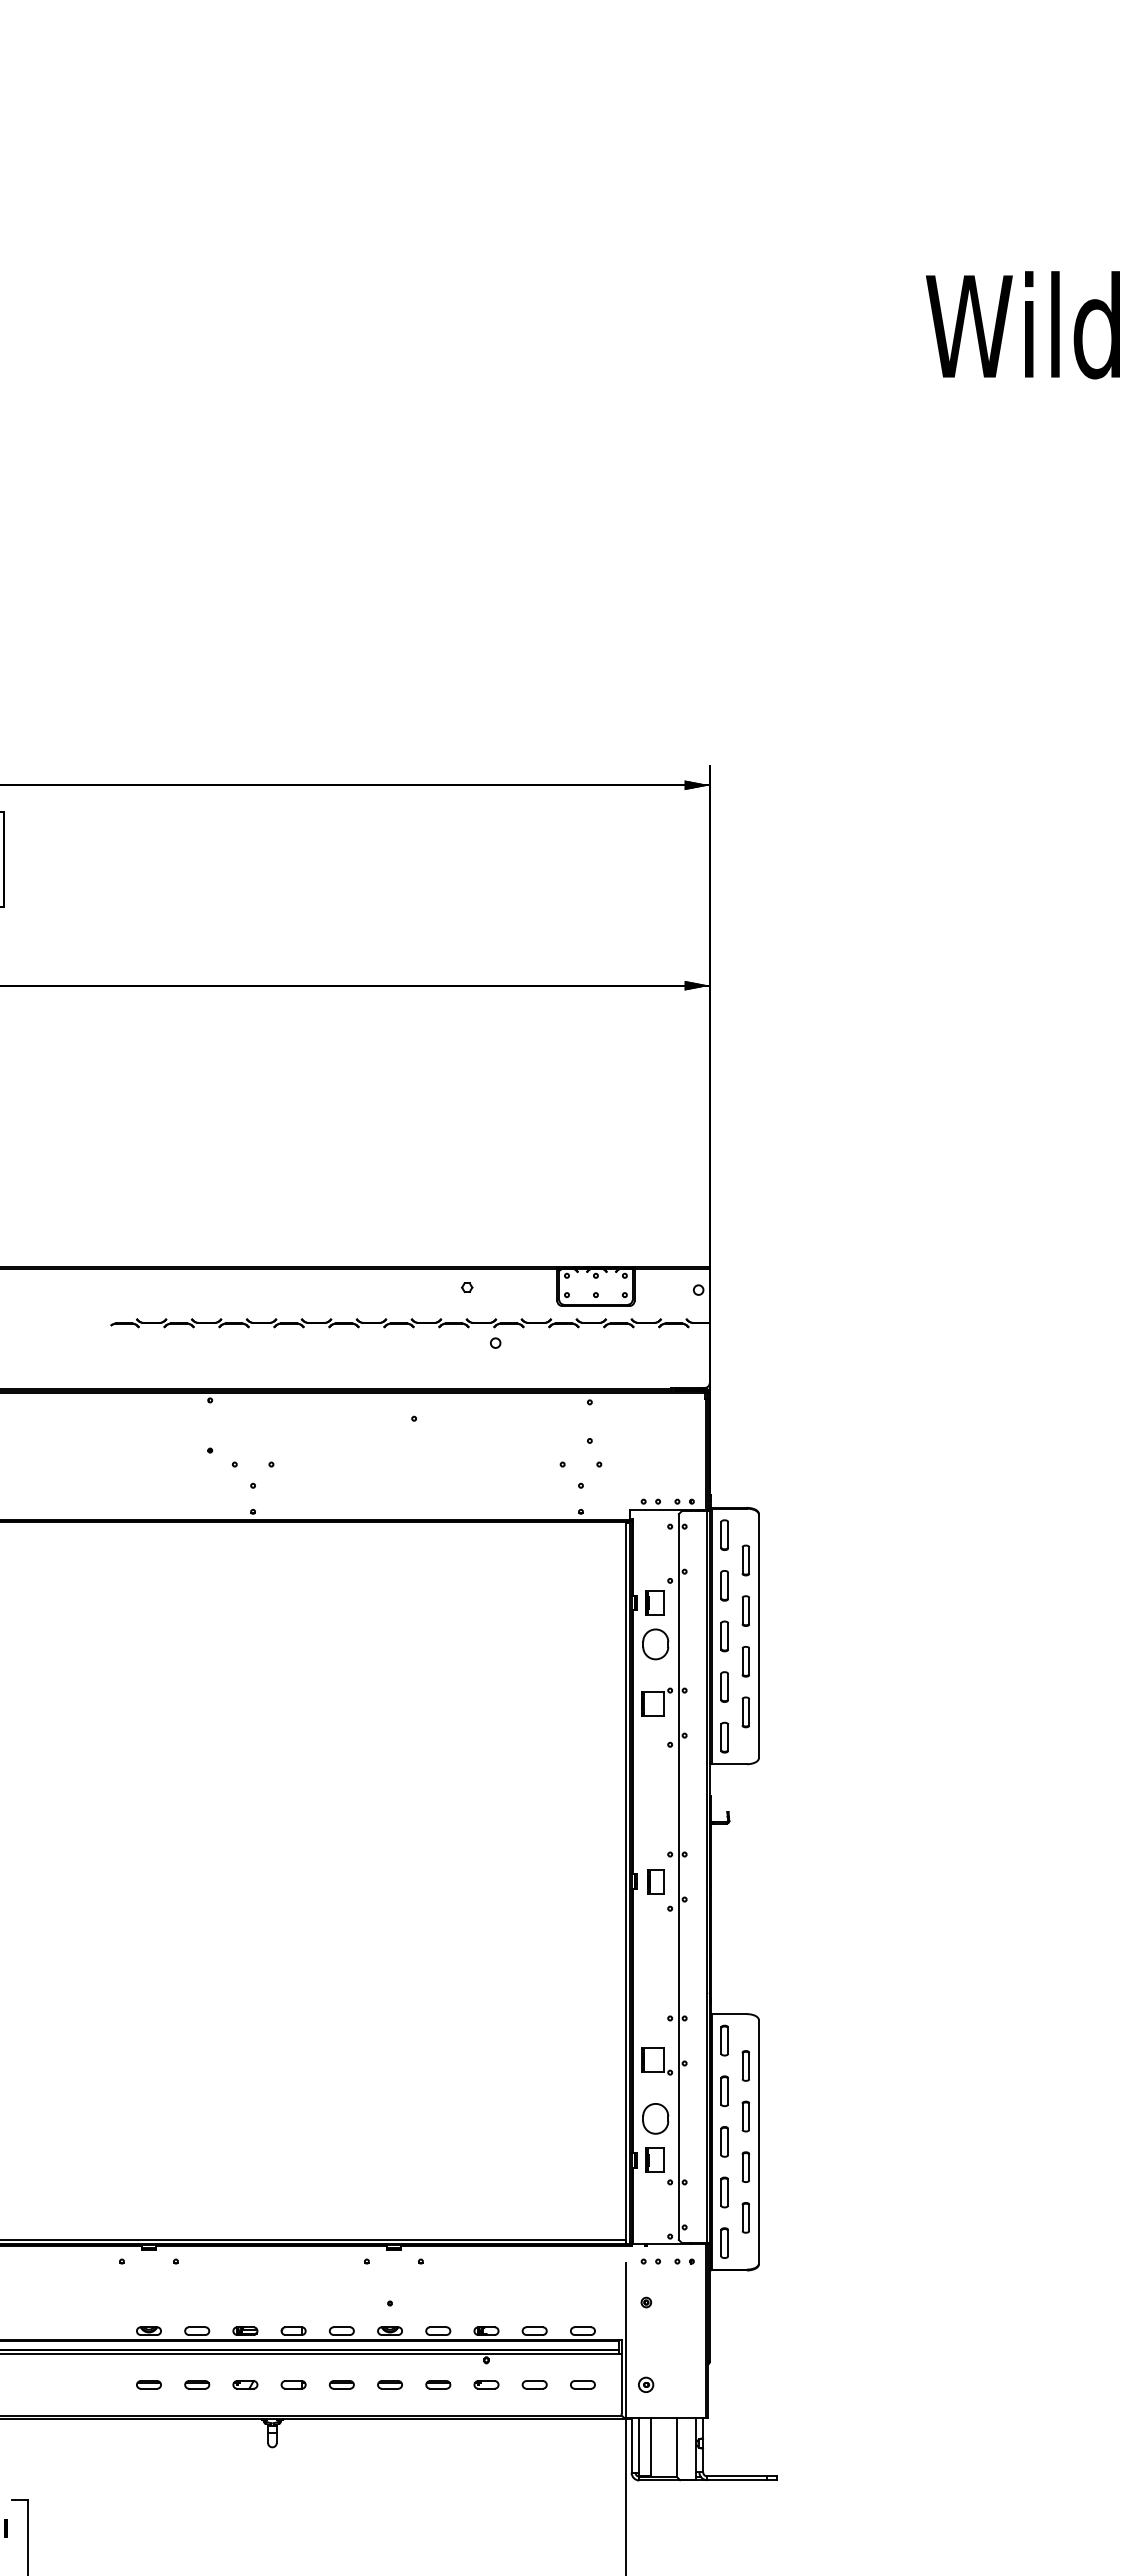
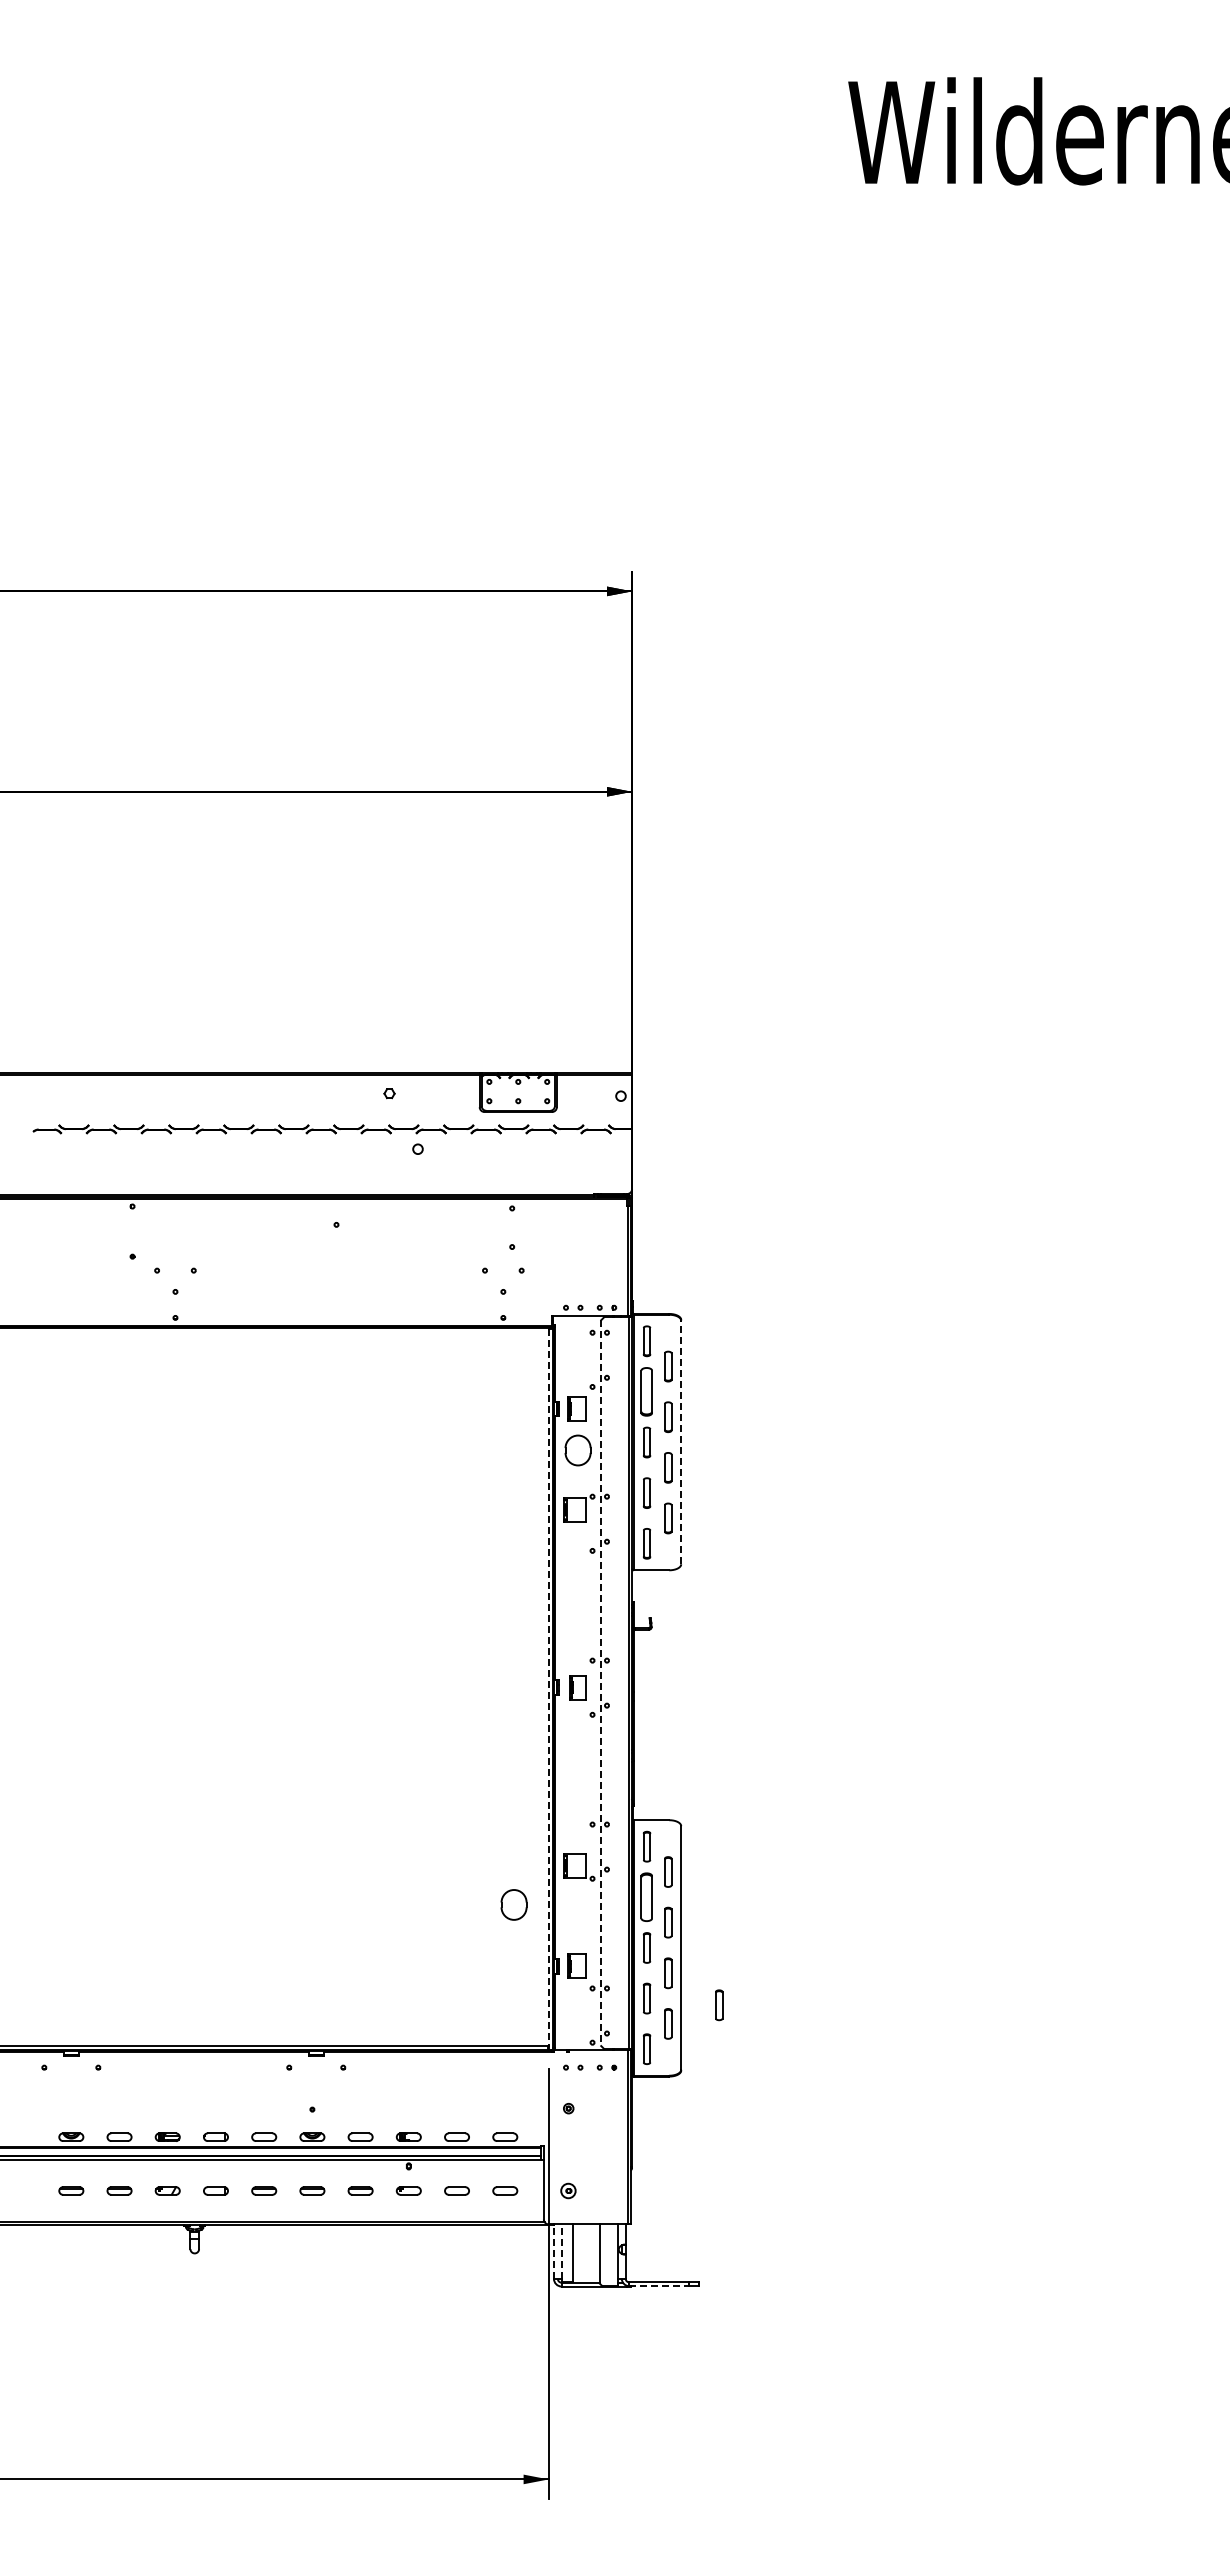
part: (725, 1585) -> (647, 1391), size x1.6
line: (759, 1636) -> (681, 1442), solid -> dashed
line: (679, 1877) -> (601, 1683), solid -> dashed
line: (626, 1884) -> (548, 1690), solid -> dashed
part: (725, 2091) -> (647, 1897), size x1.6
part: (655, 2118) -> (513, 1904), moved
part: (797, 2199) -> (719, 2005), added
line: (631, 2445) -> (553, 2251), solid -> dashed
line: (639, 2445) -> (561, 2251), solid -> dashed
line: (737, 2480) -> (659, 2286), solid -> dashed

